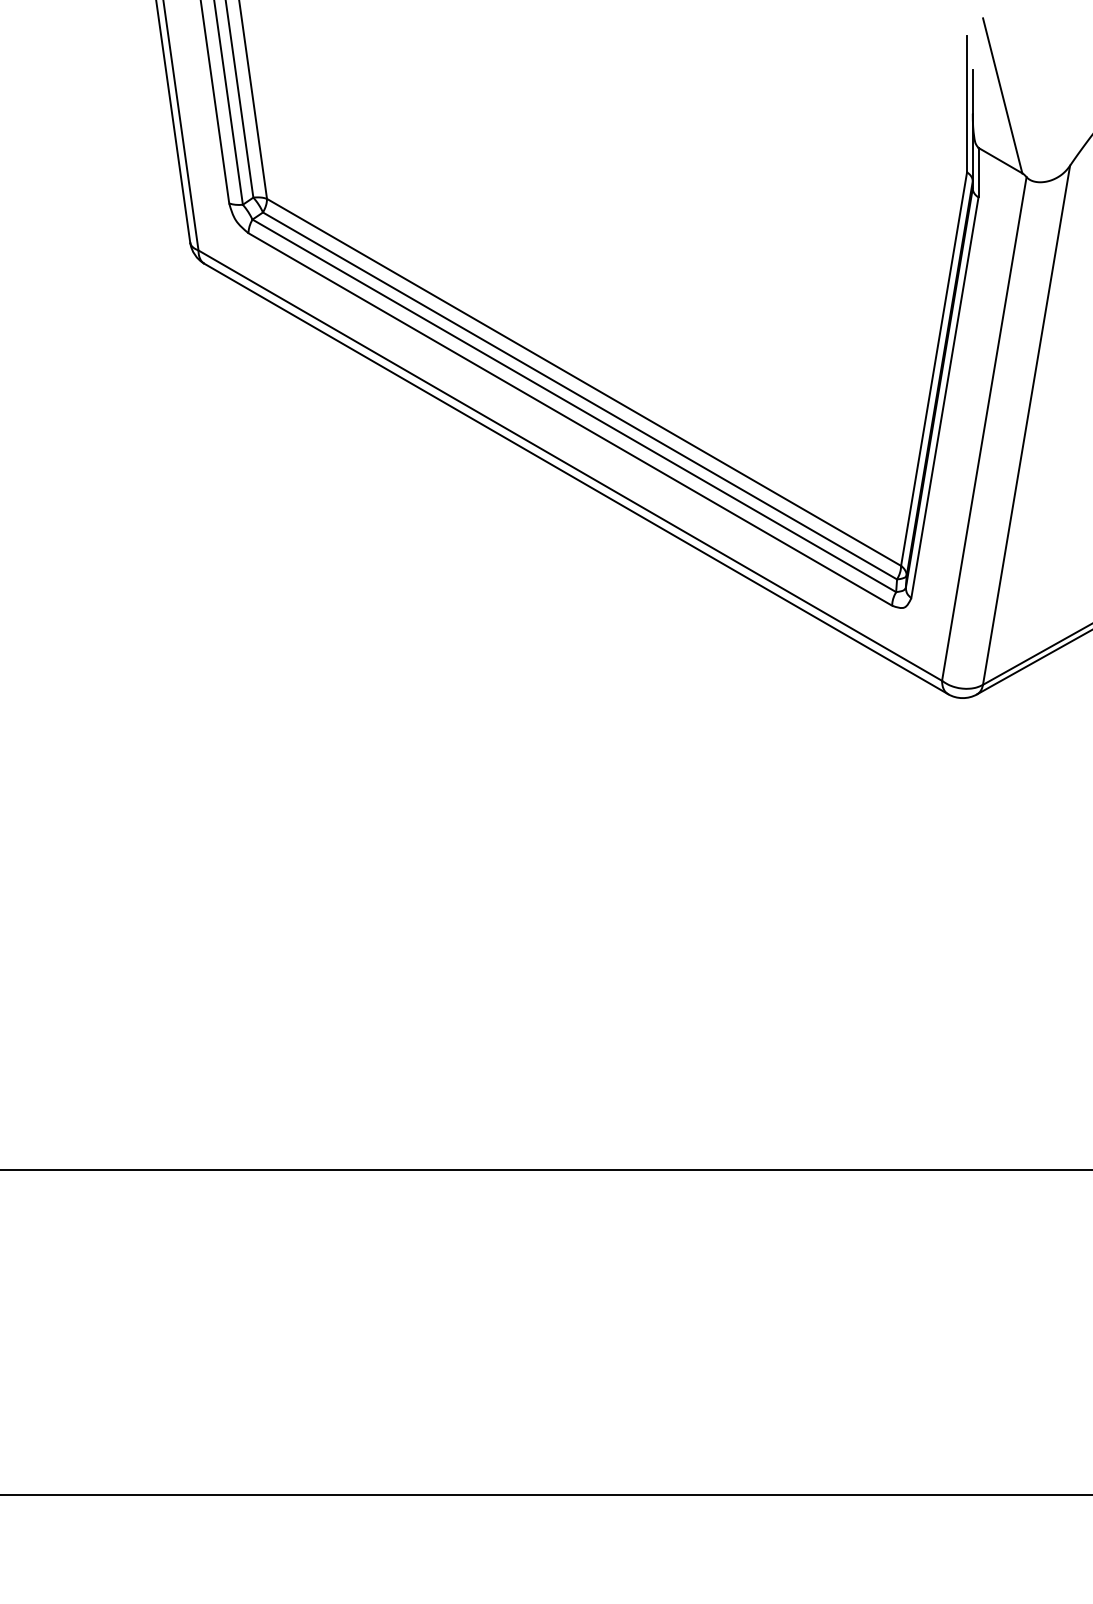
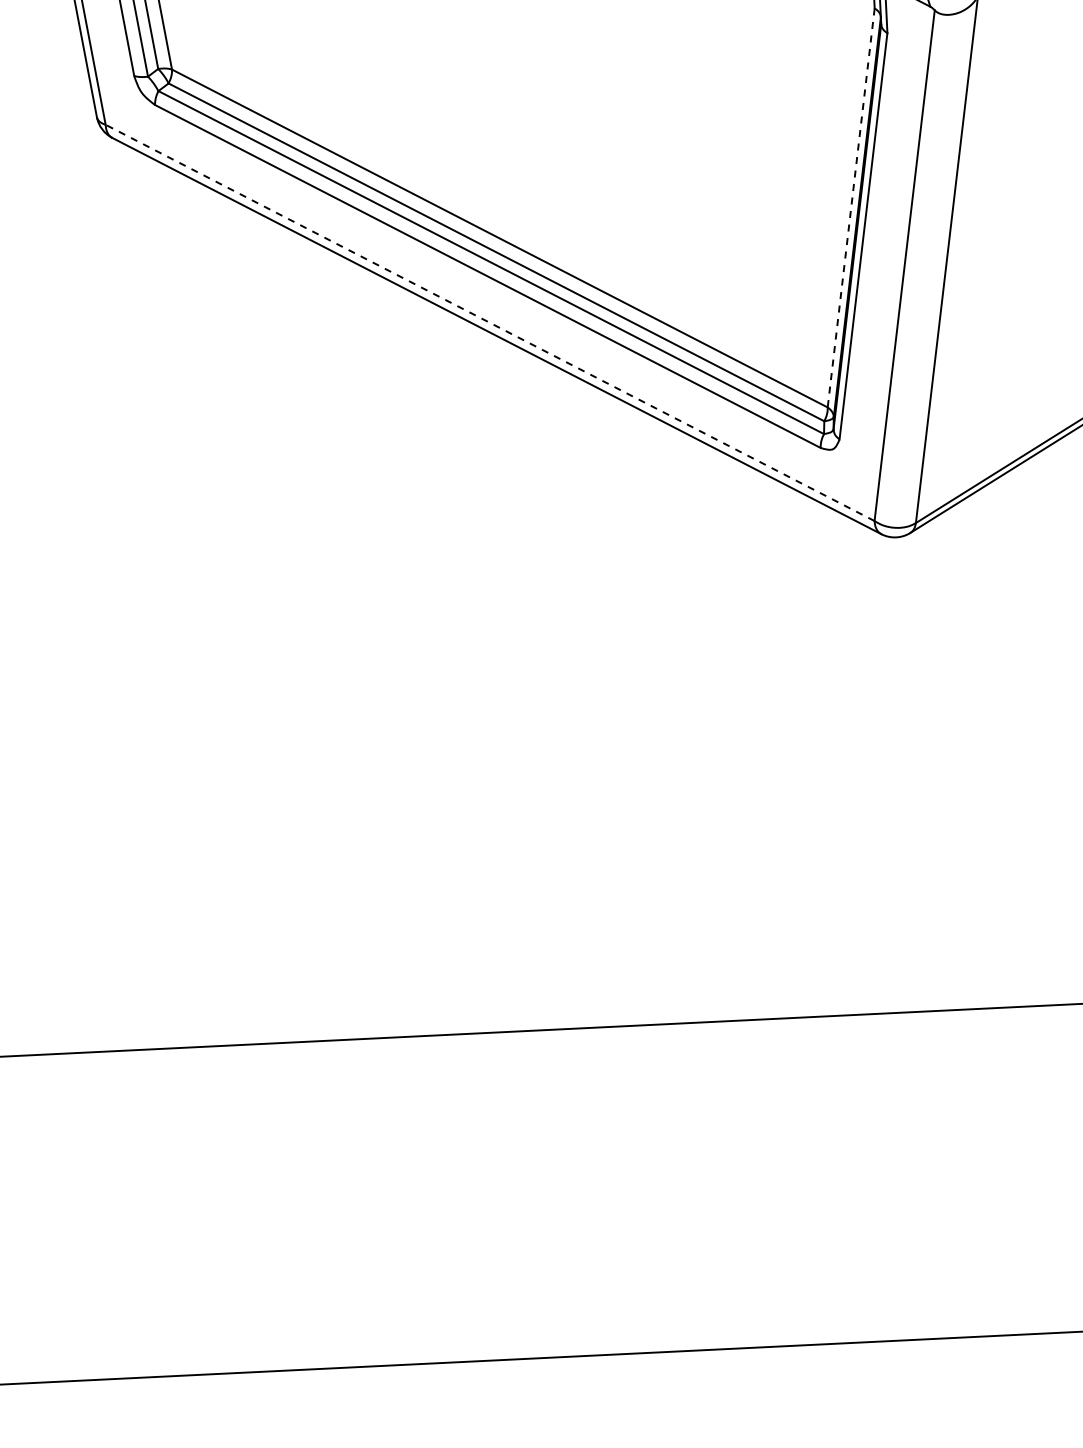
line: (934, 369) -> (851, 208), solid -> dashed
line: (570, 465) -> (490, 322), solid -> dashed

